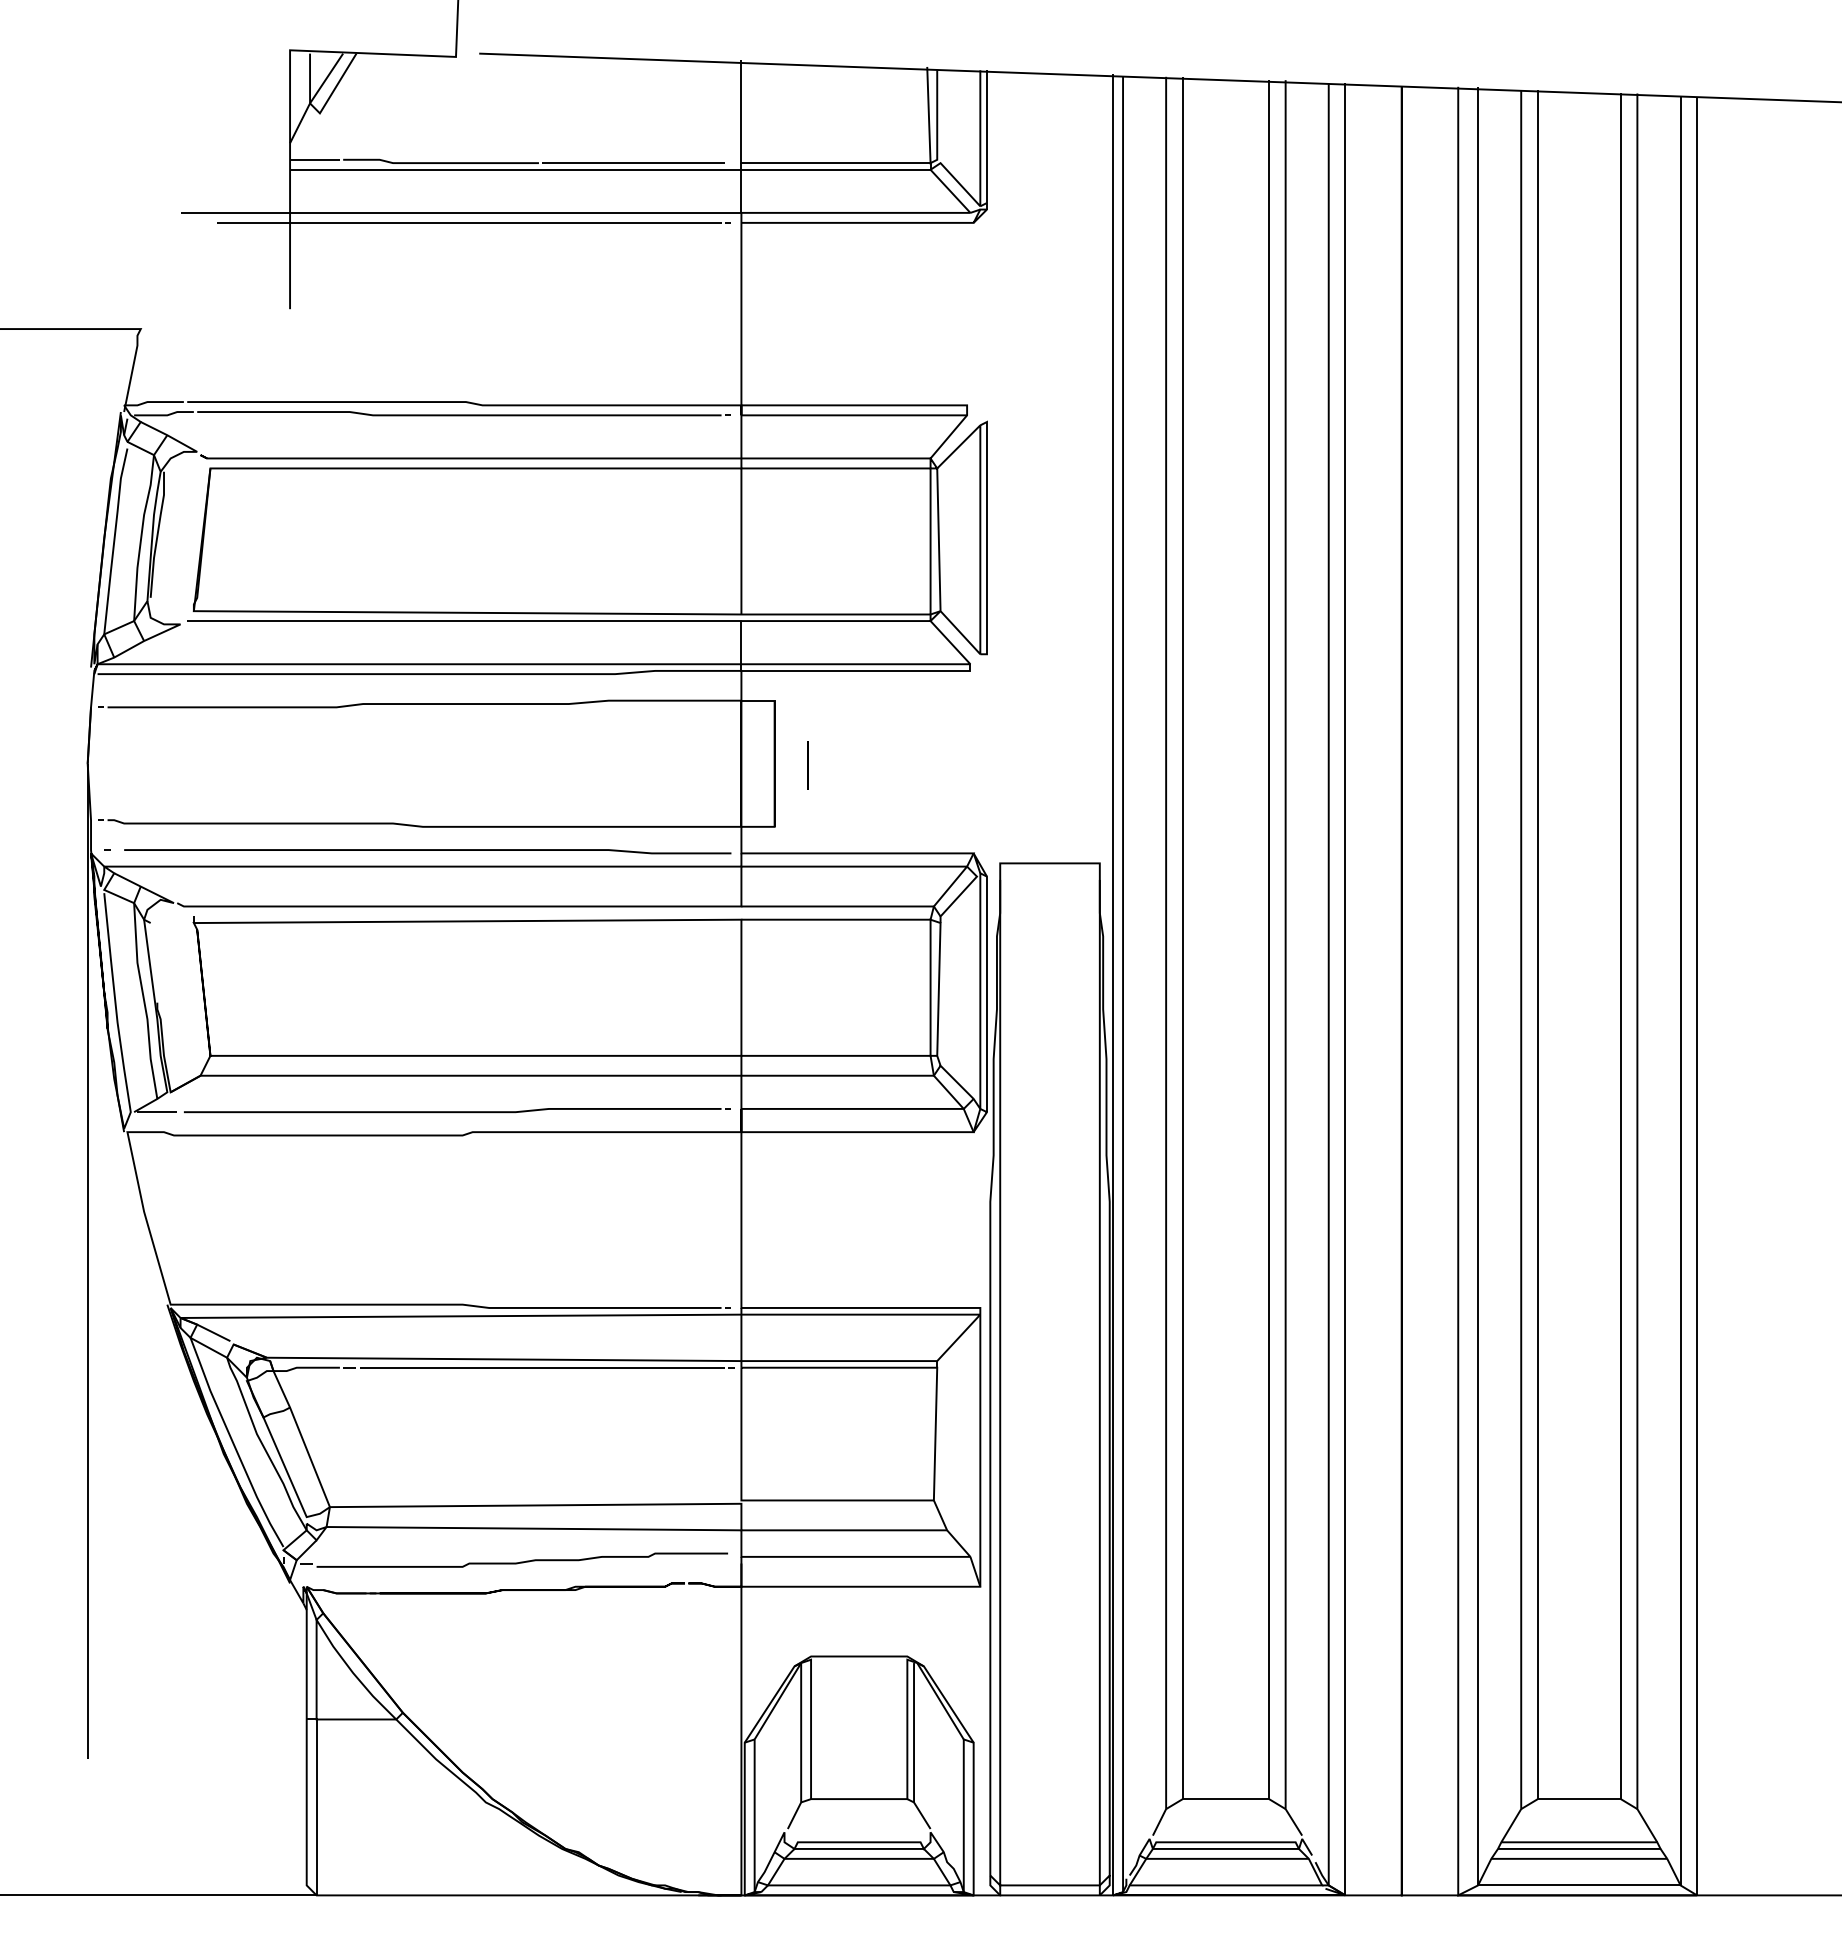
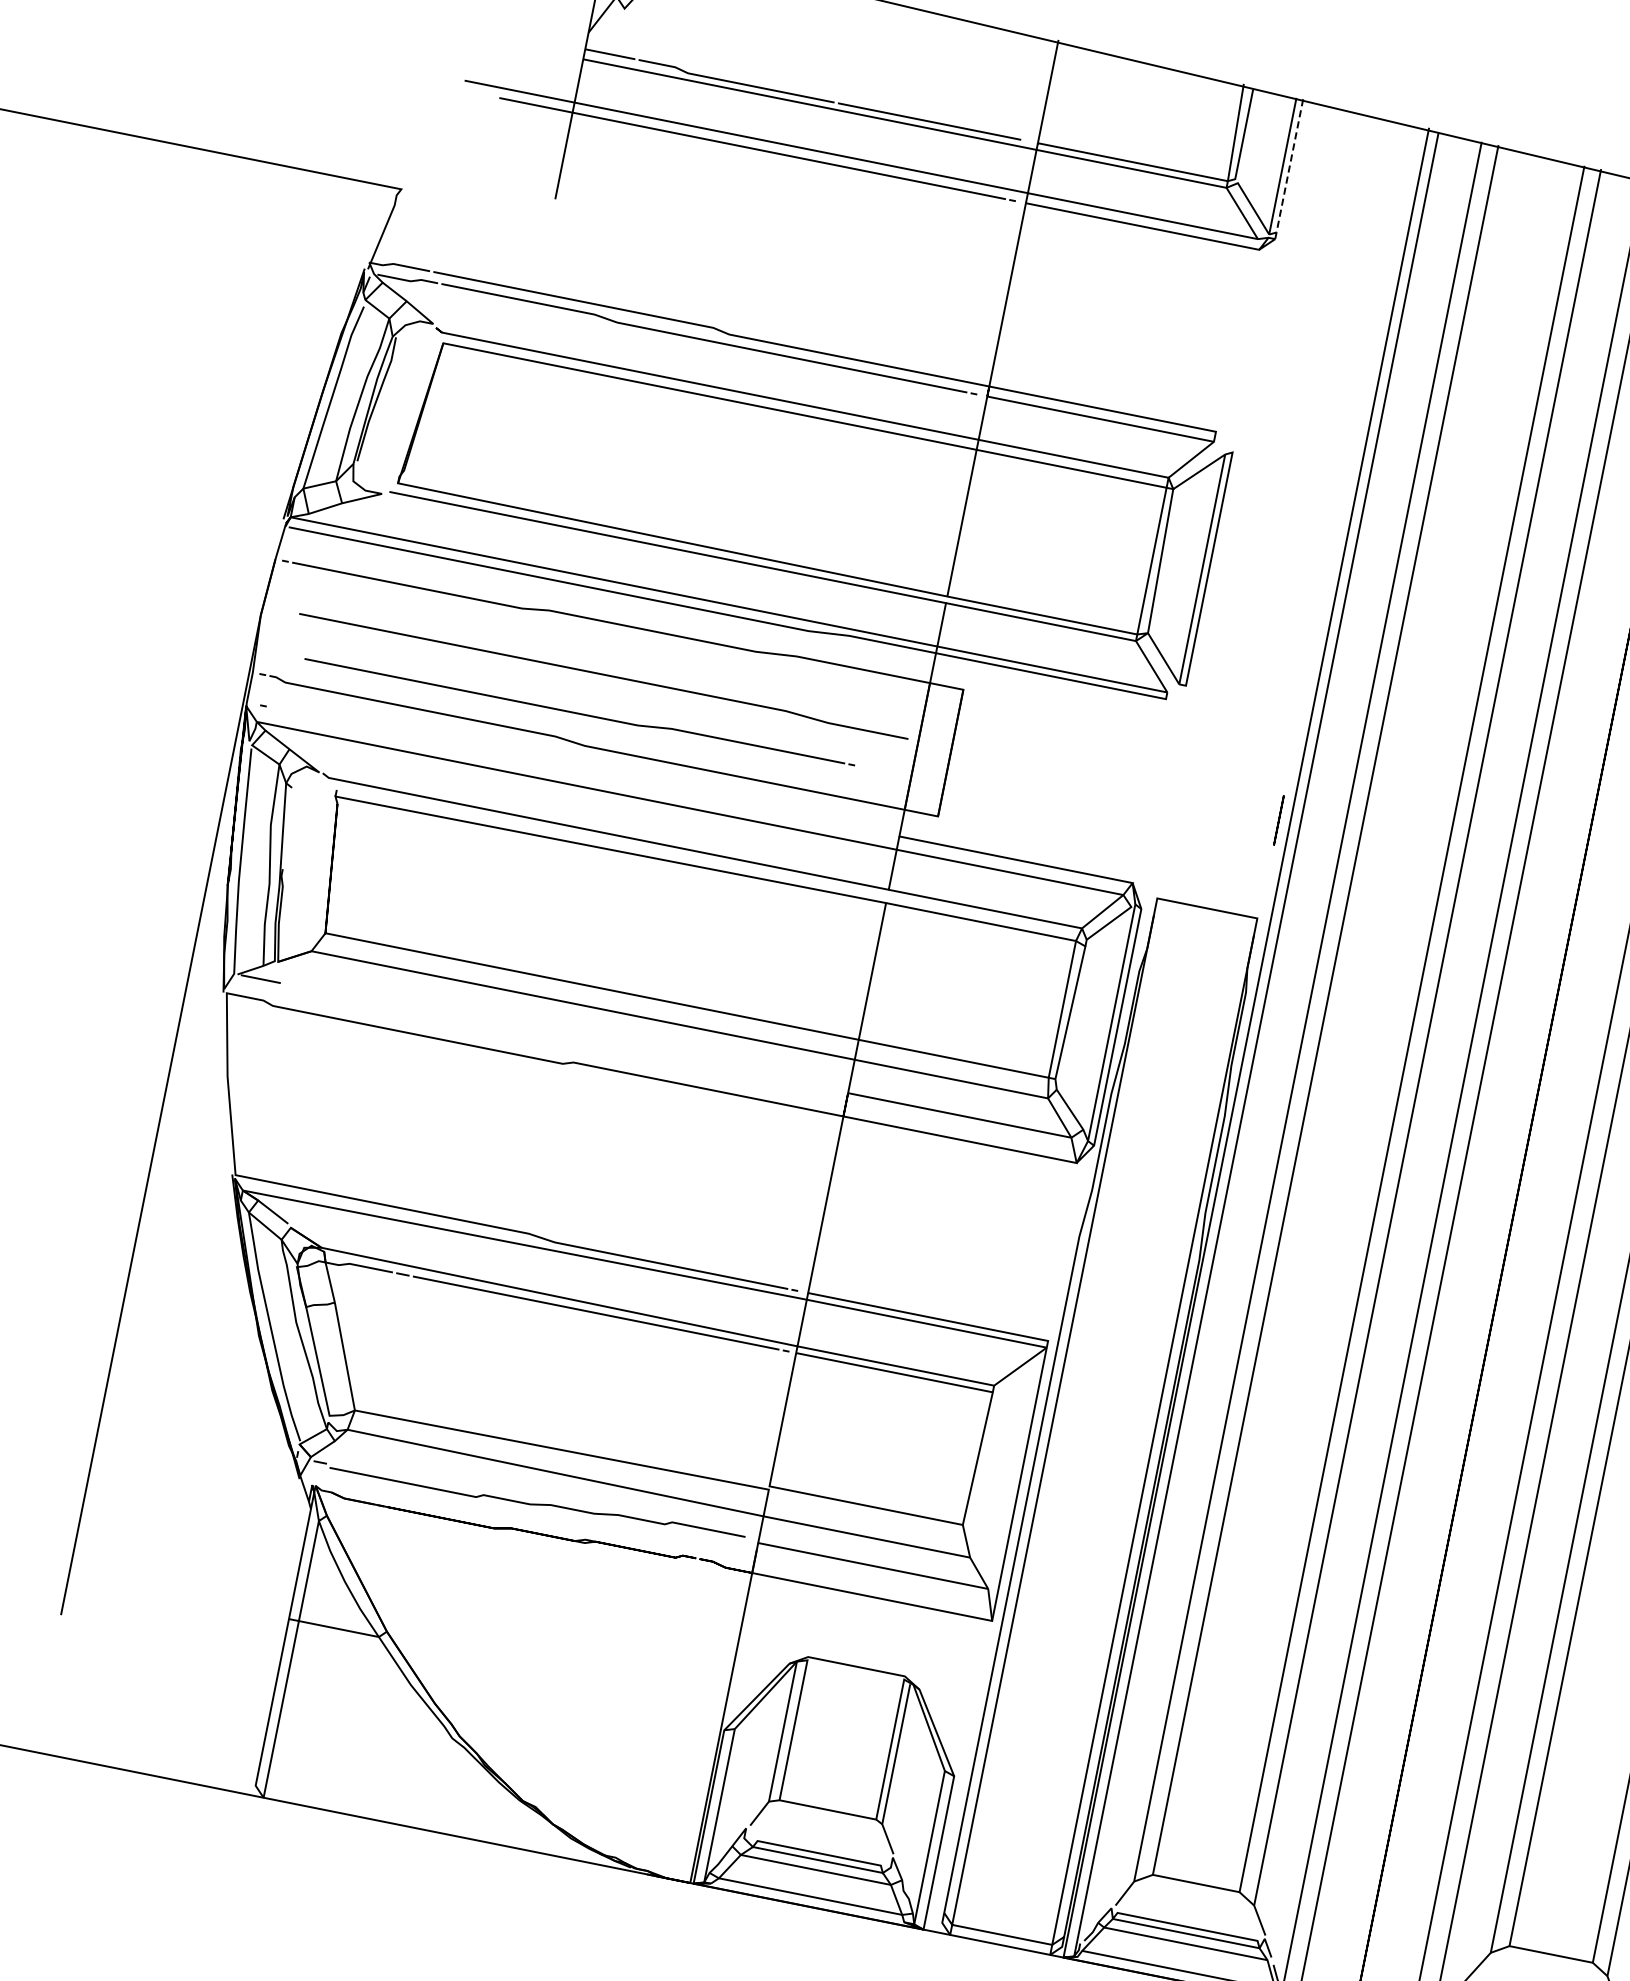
line: (986, 141) -> (1288, 170), solid -> dashed
line: (807, 765) -> (1278, 820), moved
part: (427, 851) -> (603, 676), moved
part: (457, 1110) -> (579, 712), moved

